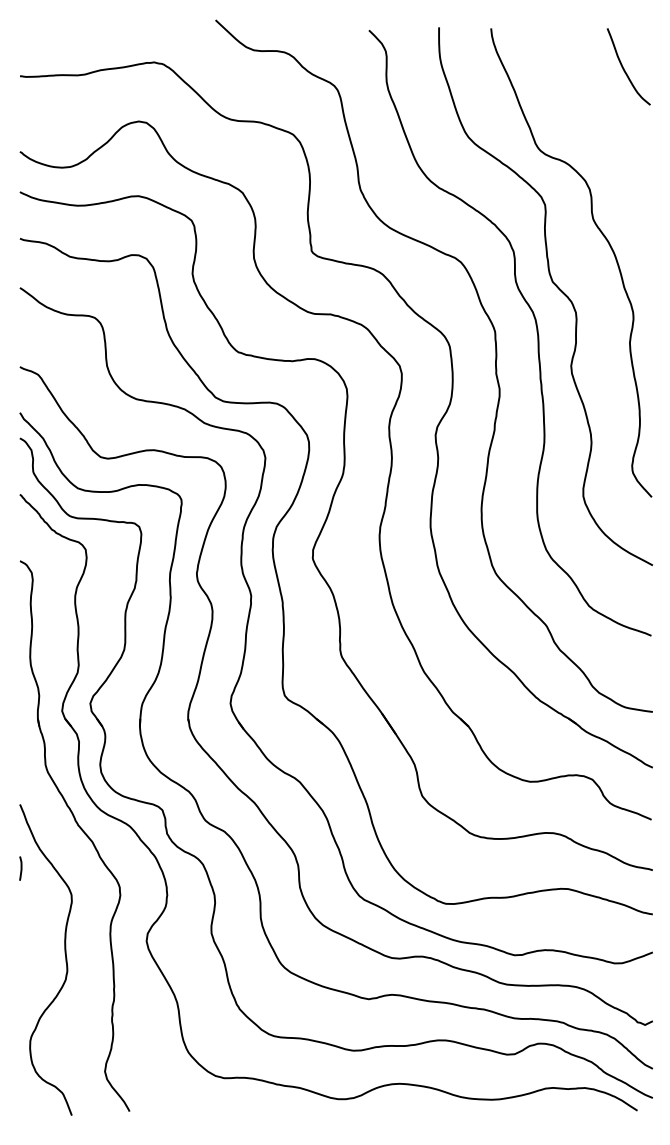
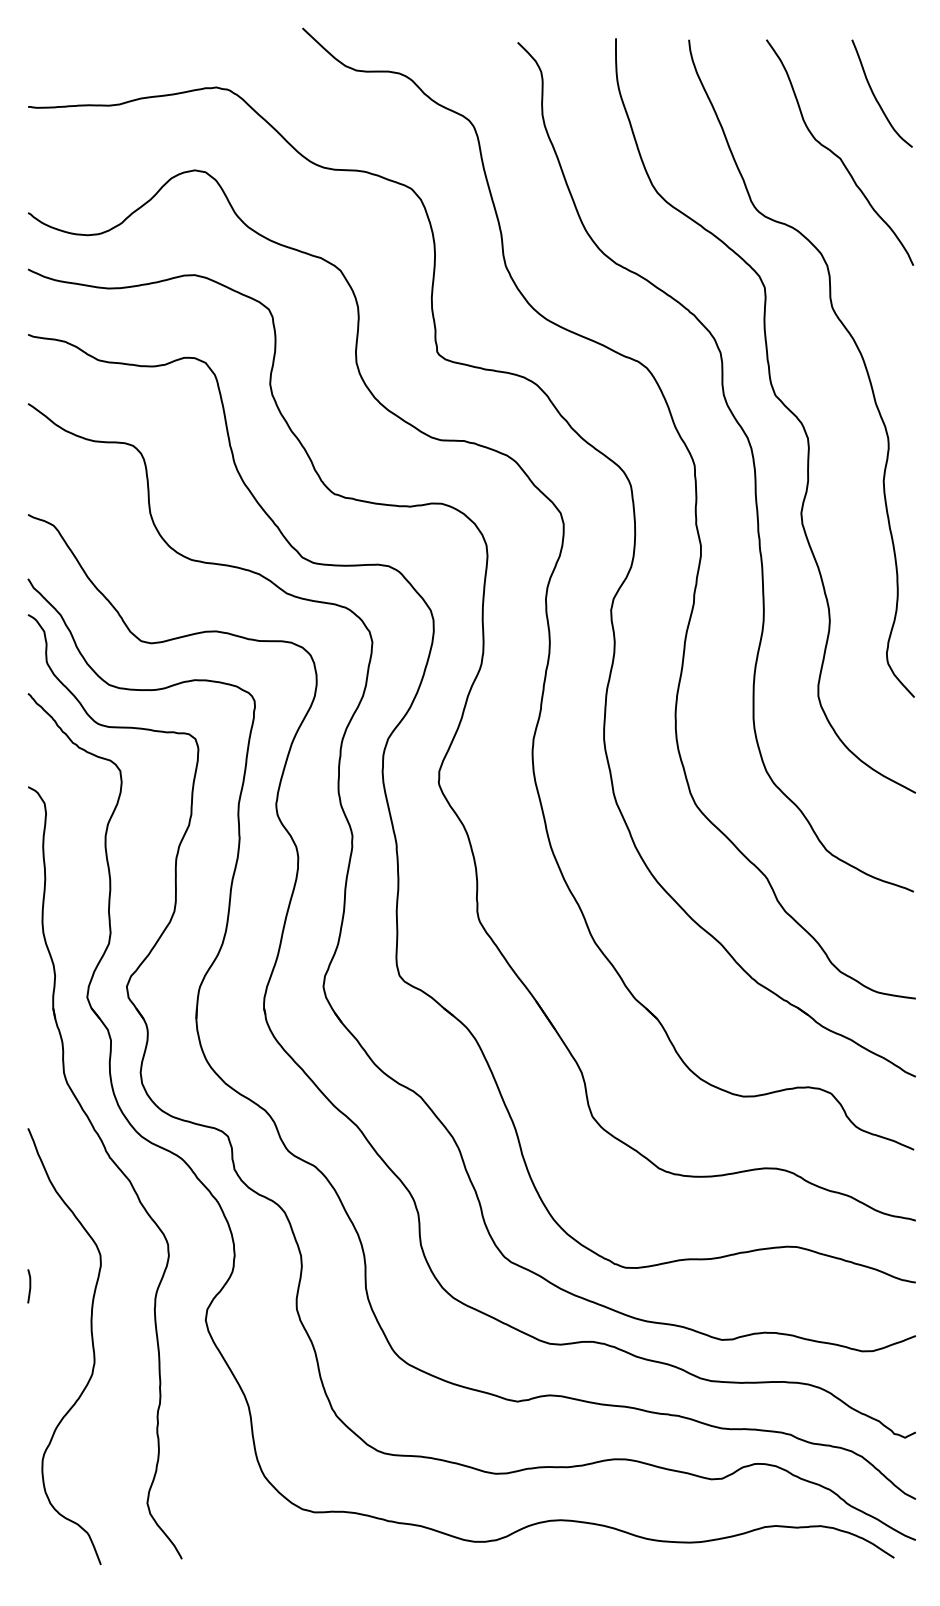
curve: (598, 111) -> (839, 156), added
curve: (20, 868) -> (29, 1286), moved

